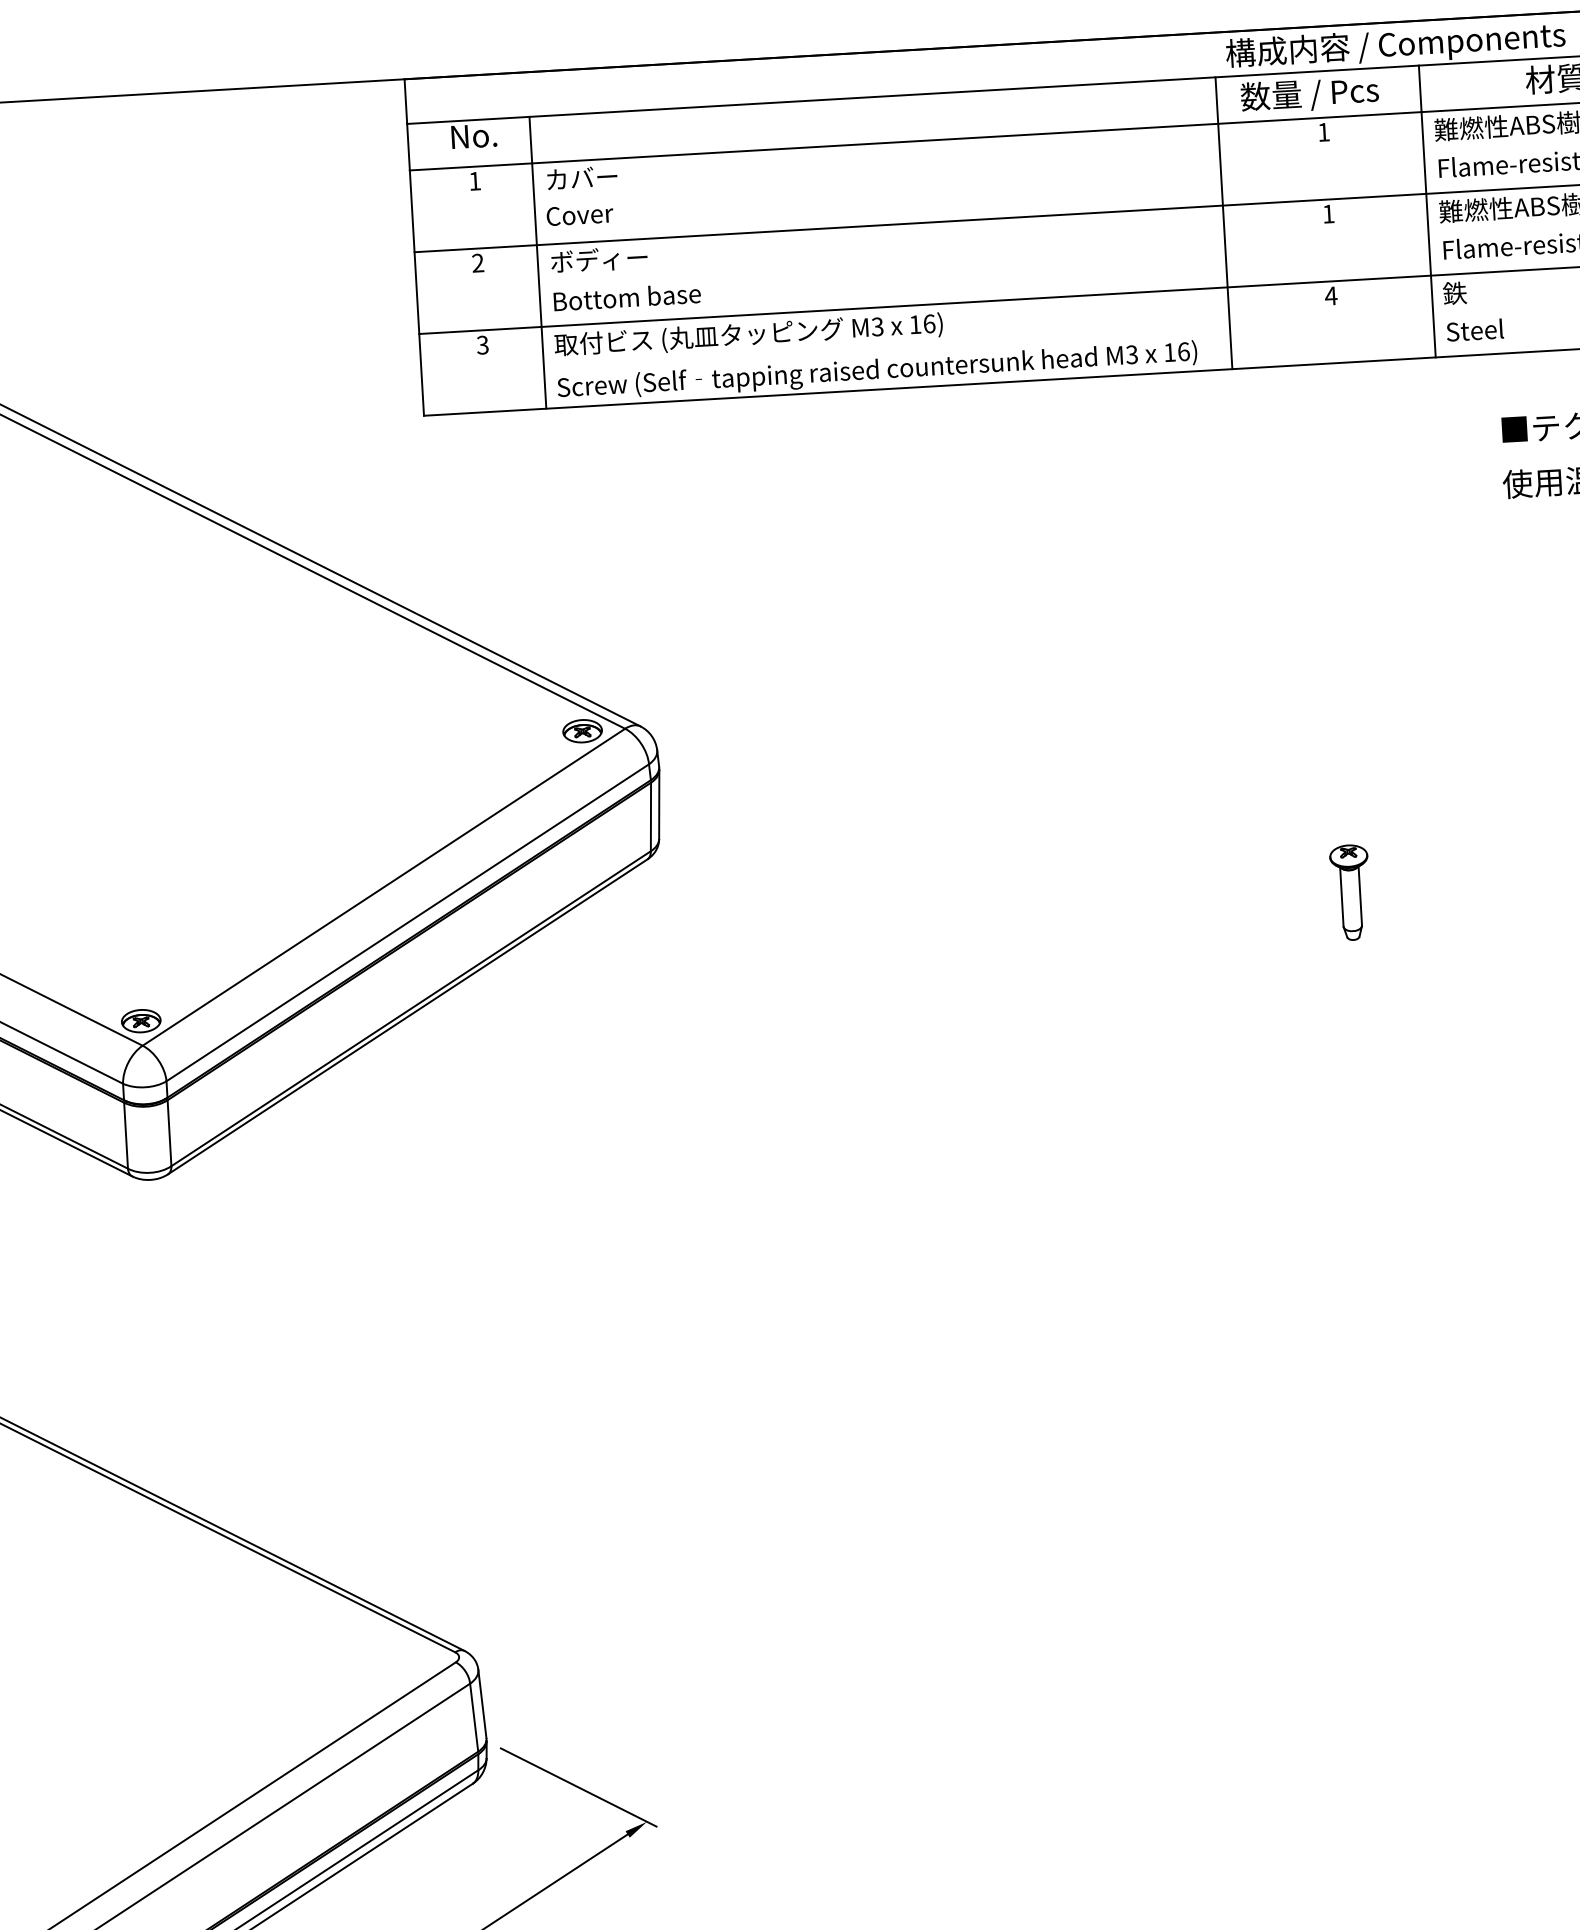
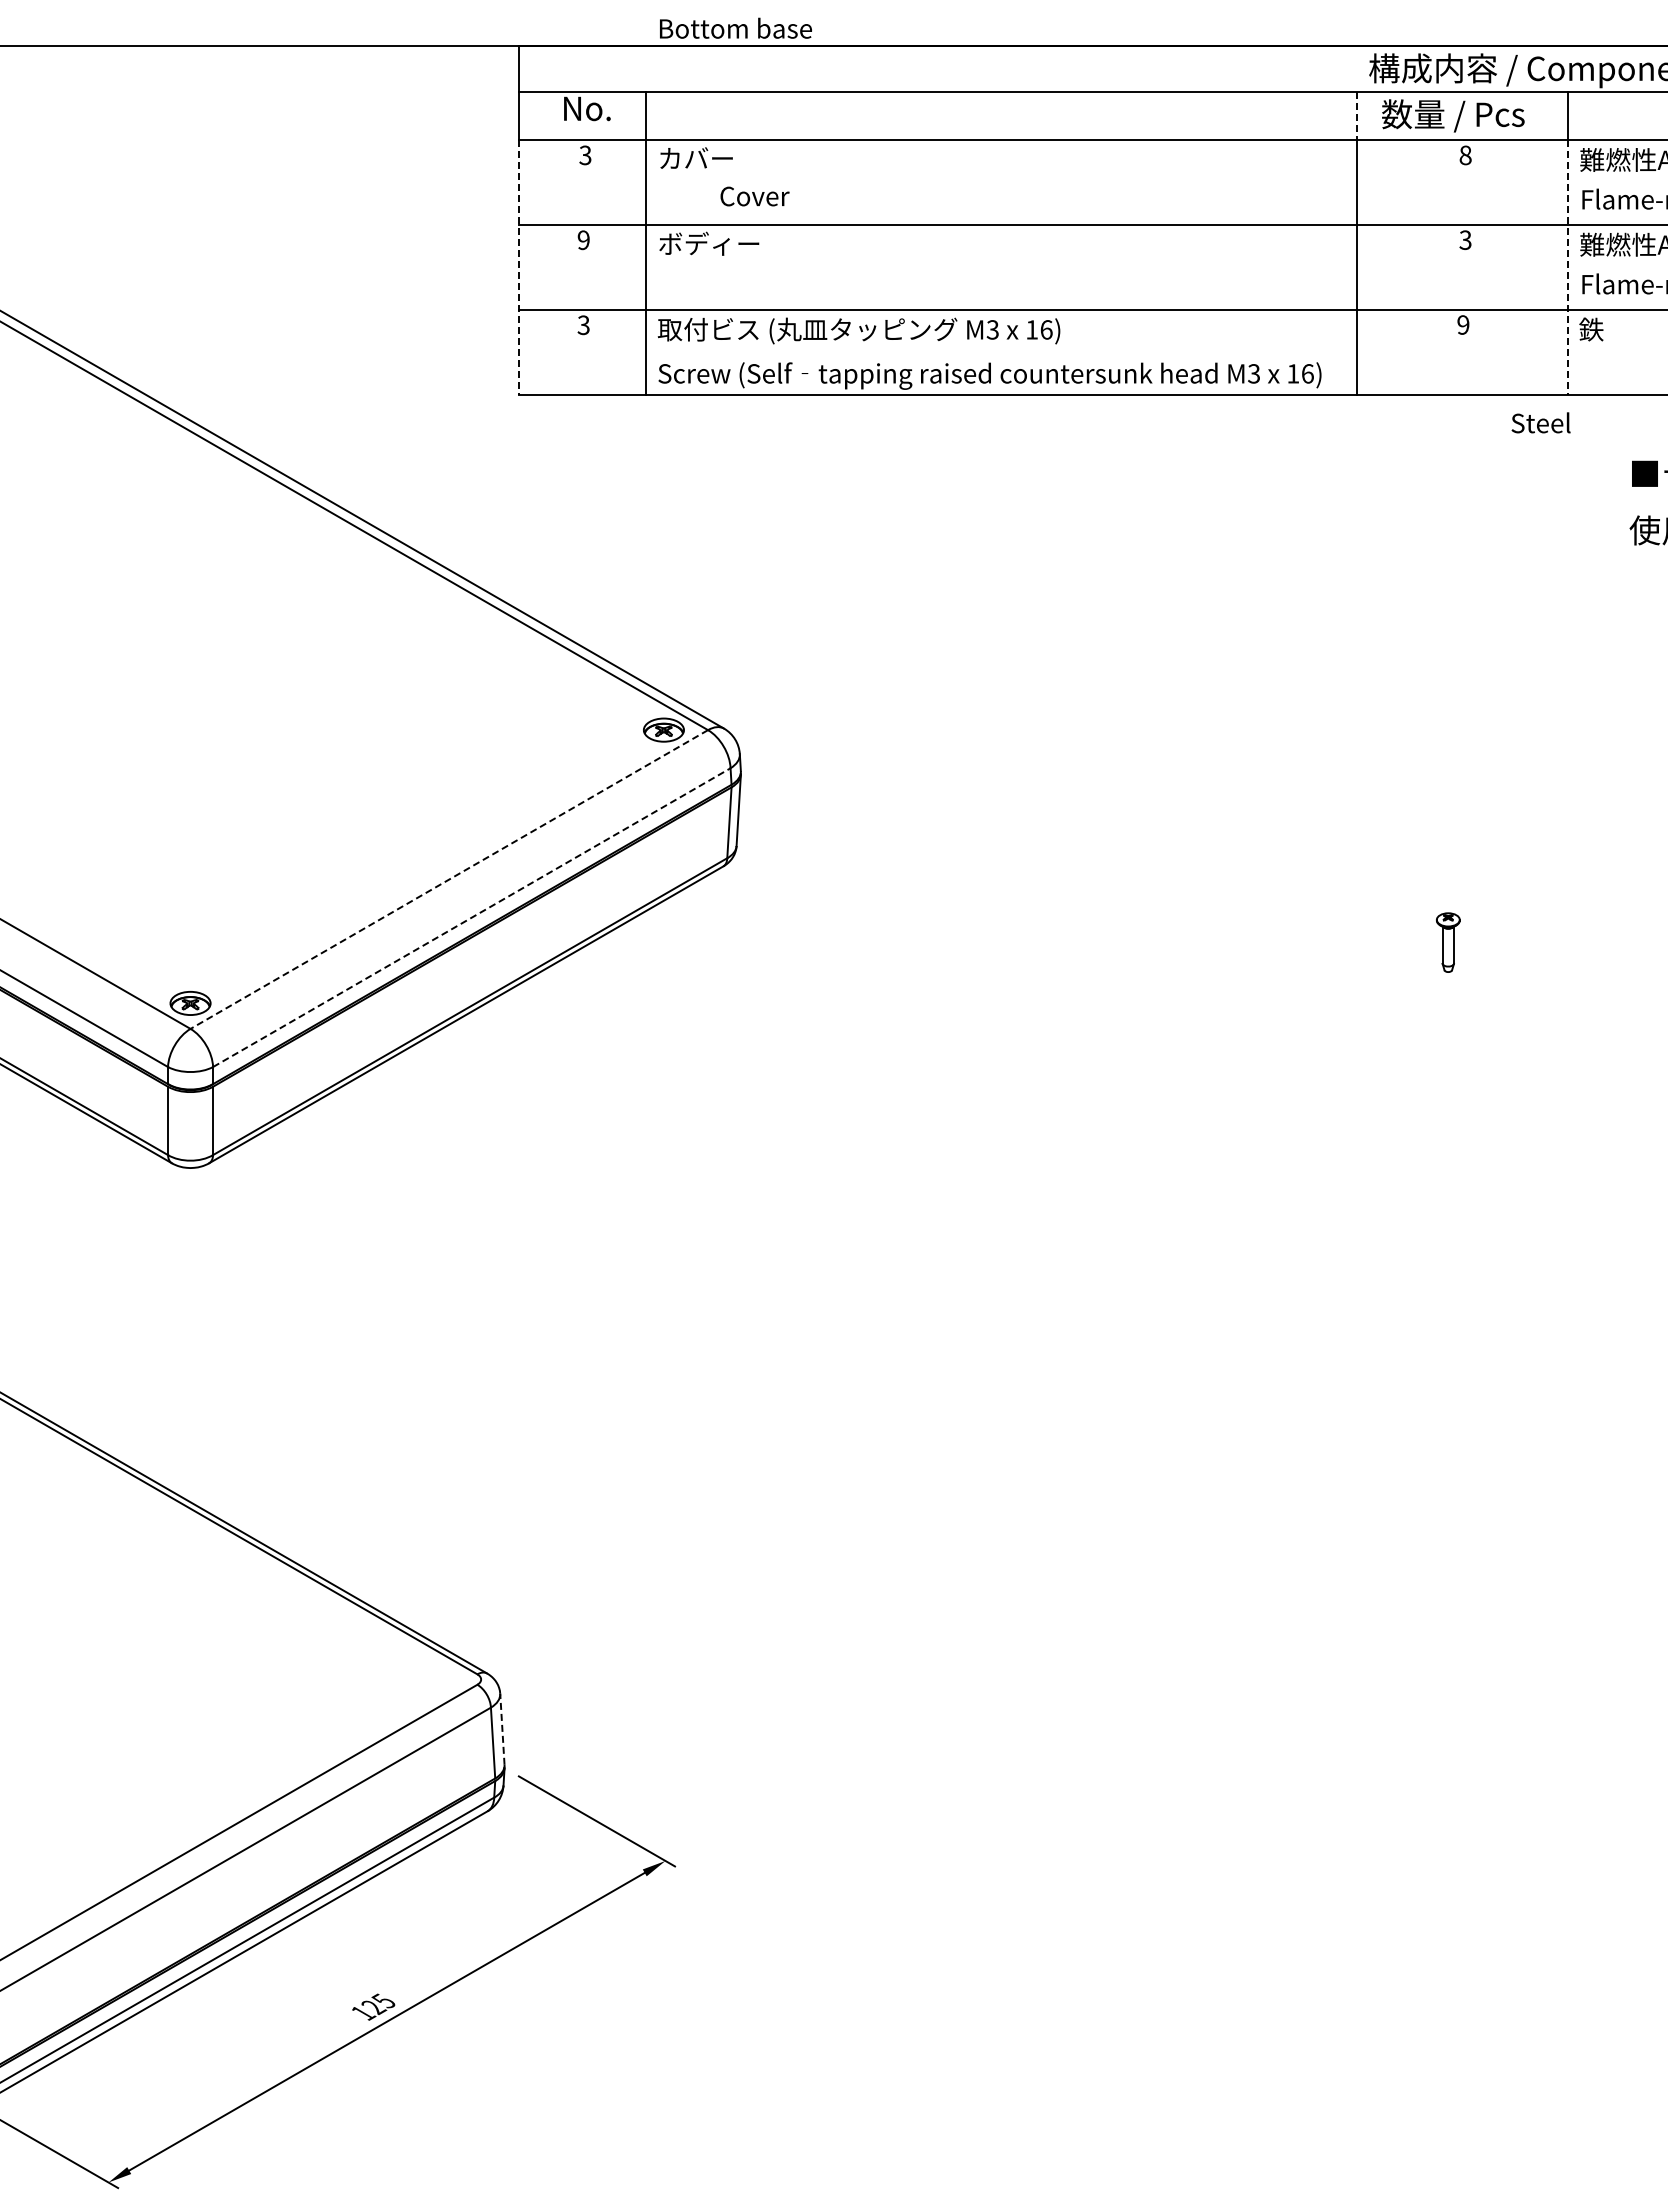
line: (1216, 100) -> (1356, 116), solid -> dashed
text: (1323, 132) -> (1465, 155), 1 -> 8
text: (475, 181) -> (585, 155), 1 -> 3
text: (1328, 214) -> (1465, 240), 1 -> 3
text: (579, 215) -> (754, 196), moved
line: (1428, 235) -> (1567, 268), solid -> dashed
text: (477, 263) -> (583, 240), 2 -> 9
line: (416, 294) -> (518, 268), solid -> dashed
text: (1330, 295) -> (1462, 324), 4 -> 9
text: (626, 296) -> (735, 27), moved
text: (1474, 329) -> (1540, 422), moved
line: (384, 887) -> (449, 879), solid -> dashed
part: (1351, 892) -> (1448, 942), size x0.6
line: (407, 922) -> (471, 917), solid -> dashed
line: (482, 1704) -> (502, 1729), solid -> dashed

